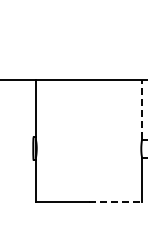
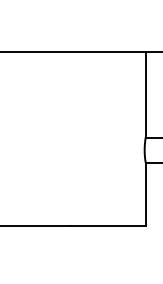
line: (142, 109) -> (146, 94), dashed -> solid
line: (115, 201) -> (108, 225), dashed -> solid

